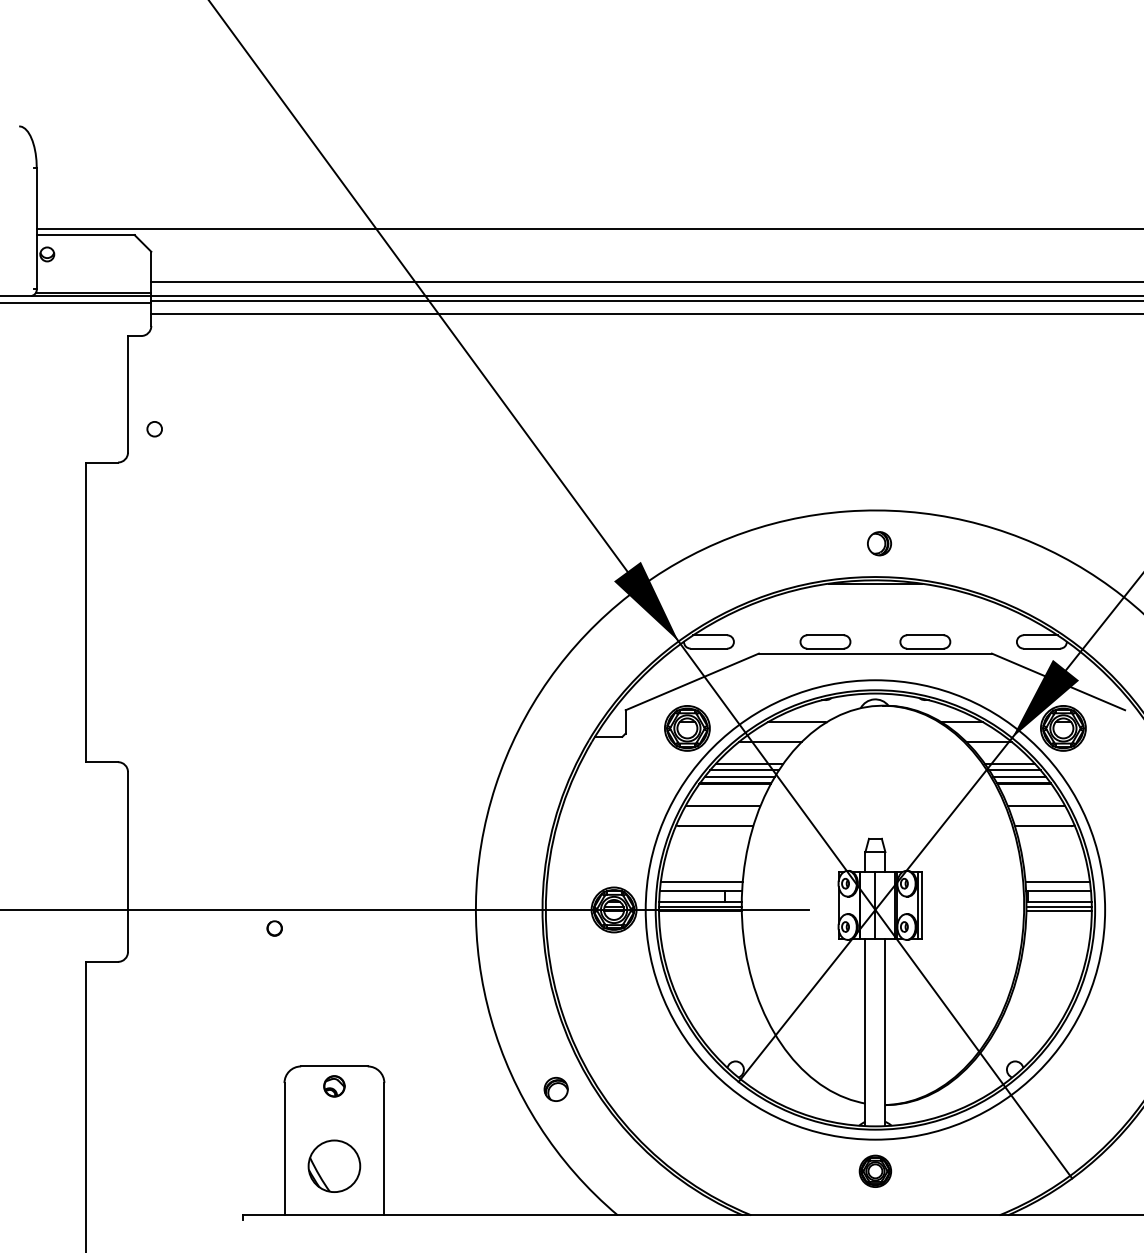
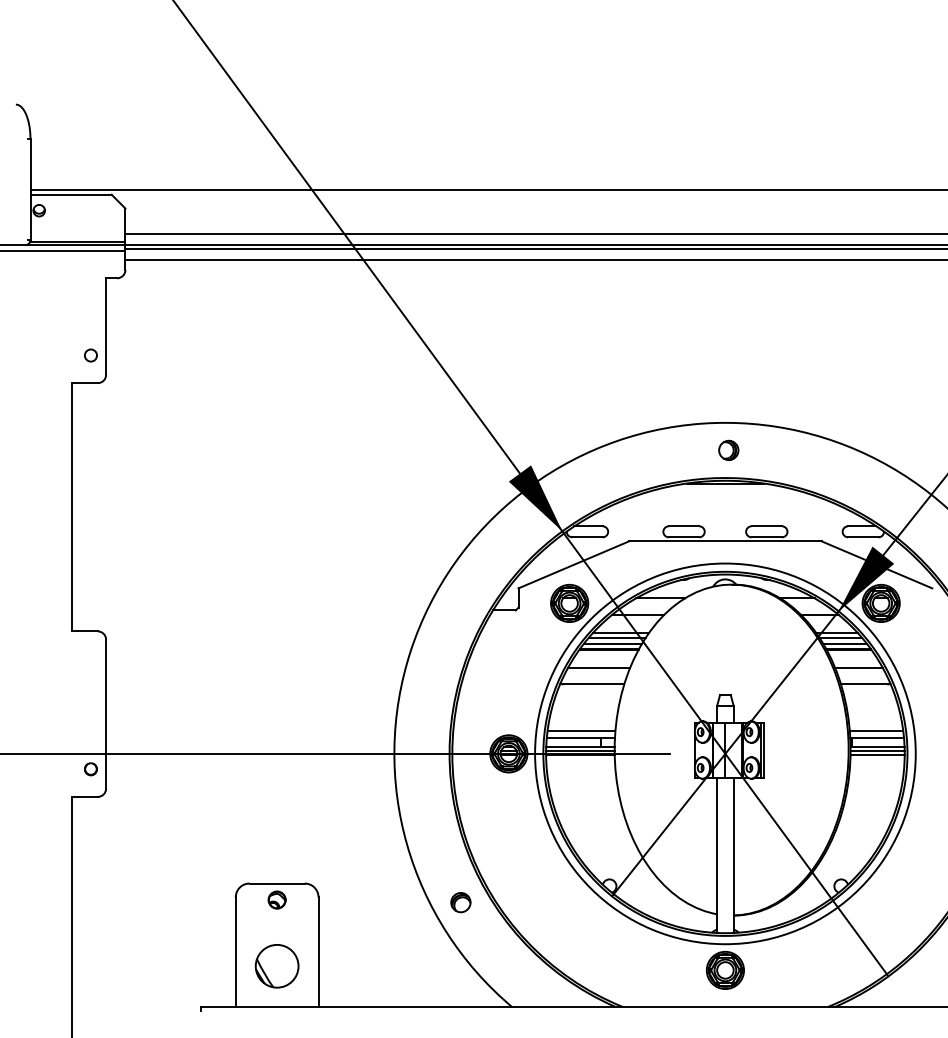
circle: (154, 429) -> (90, 355), moved
circle: (274, 928) -> (90, 769), moved
part: (875, 1171) -> (725, 970), size x1.43

